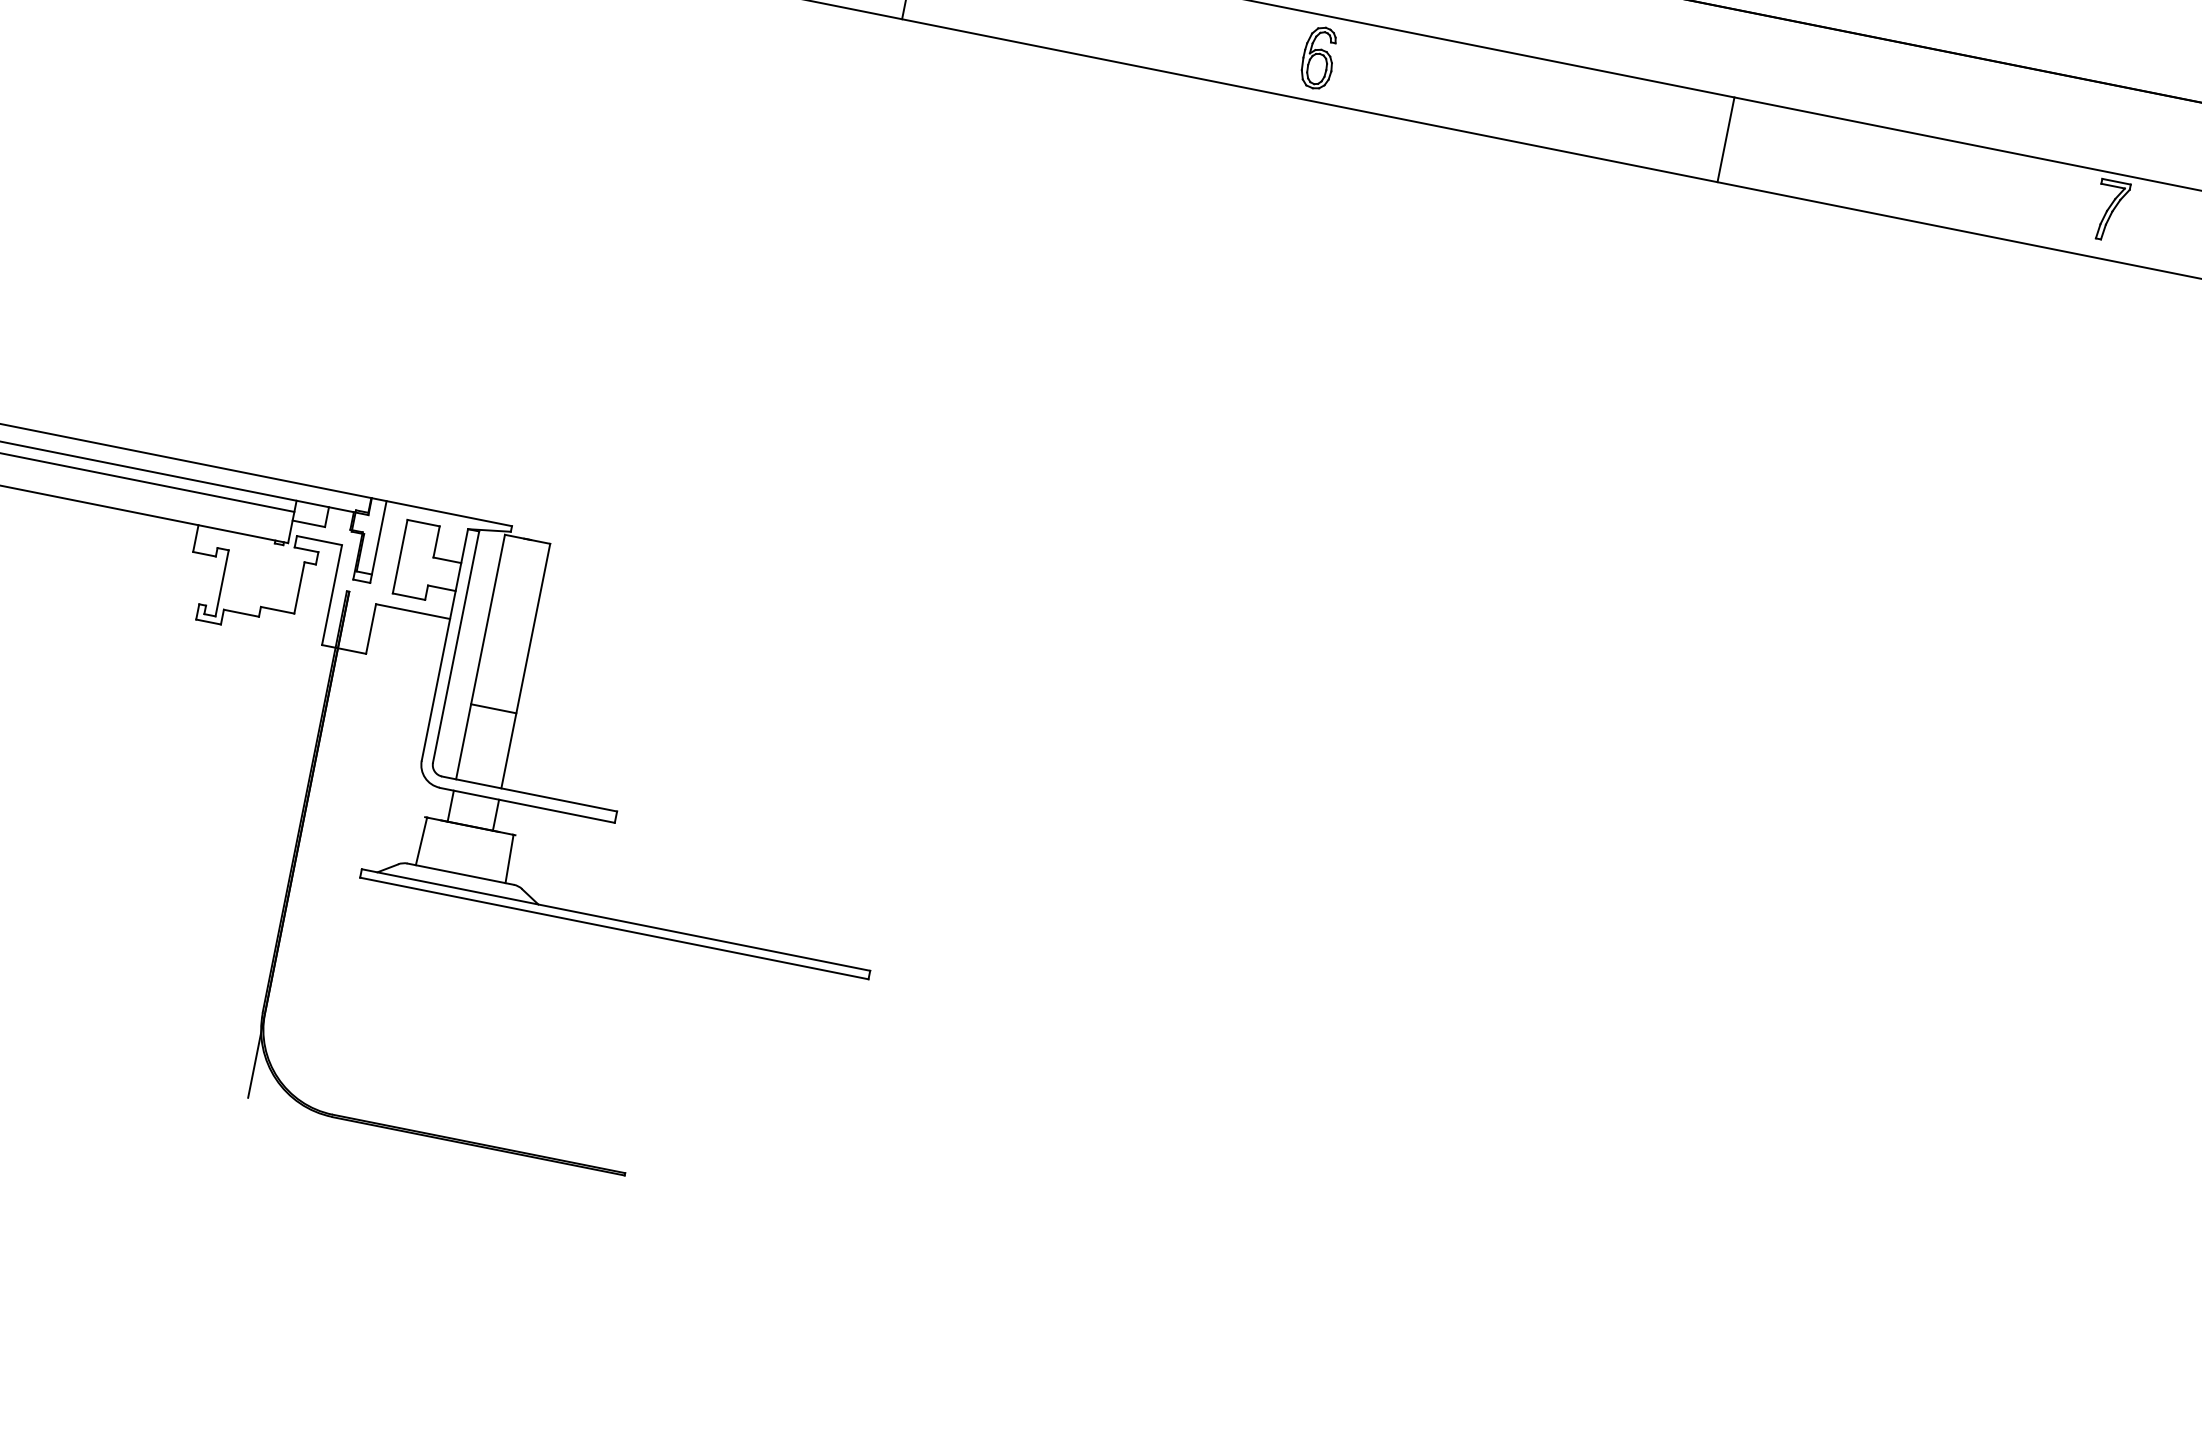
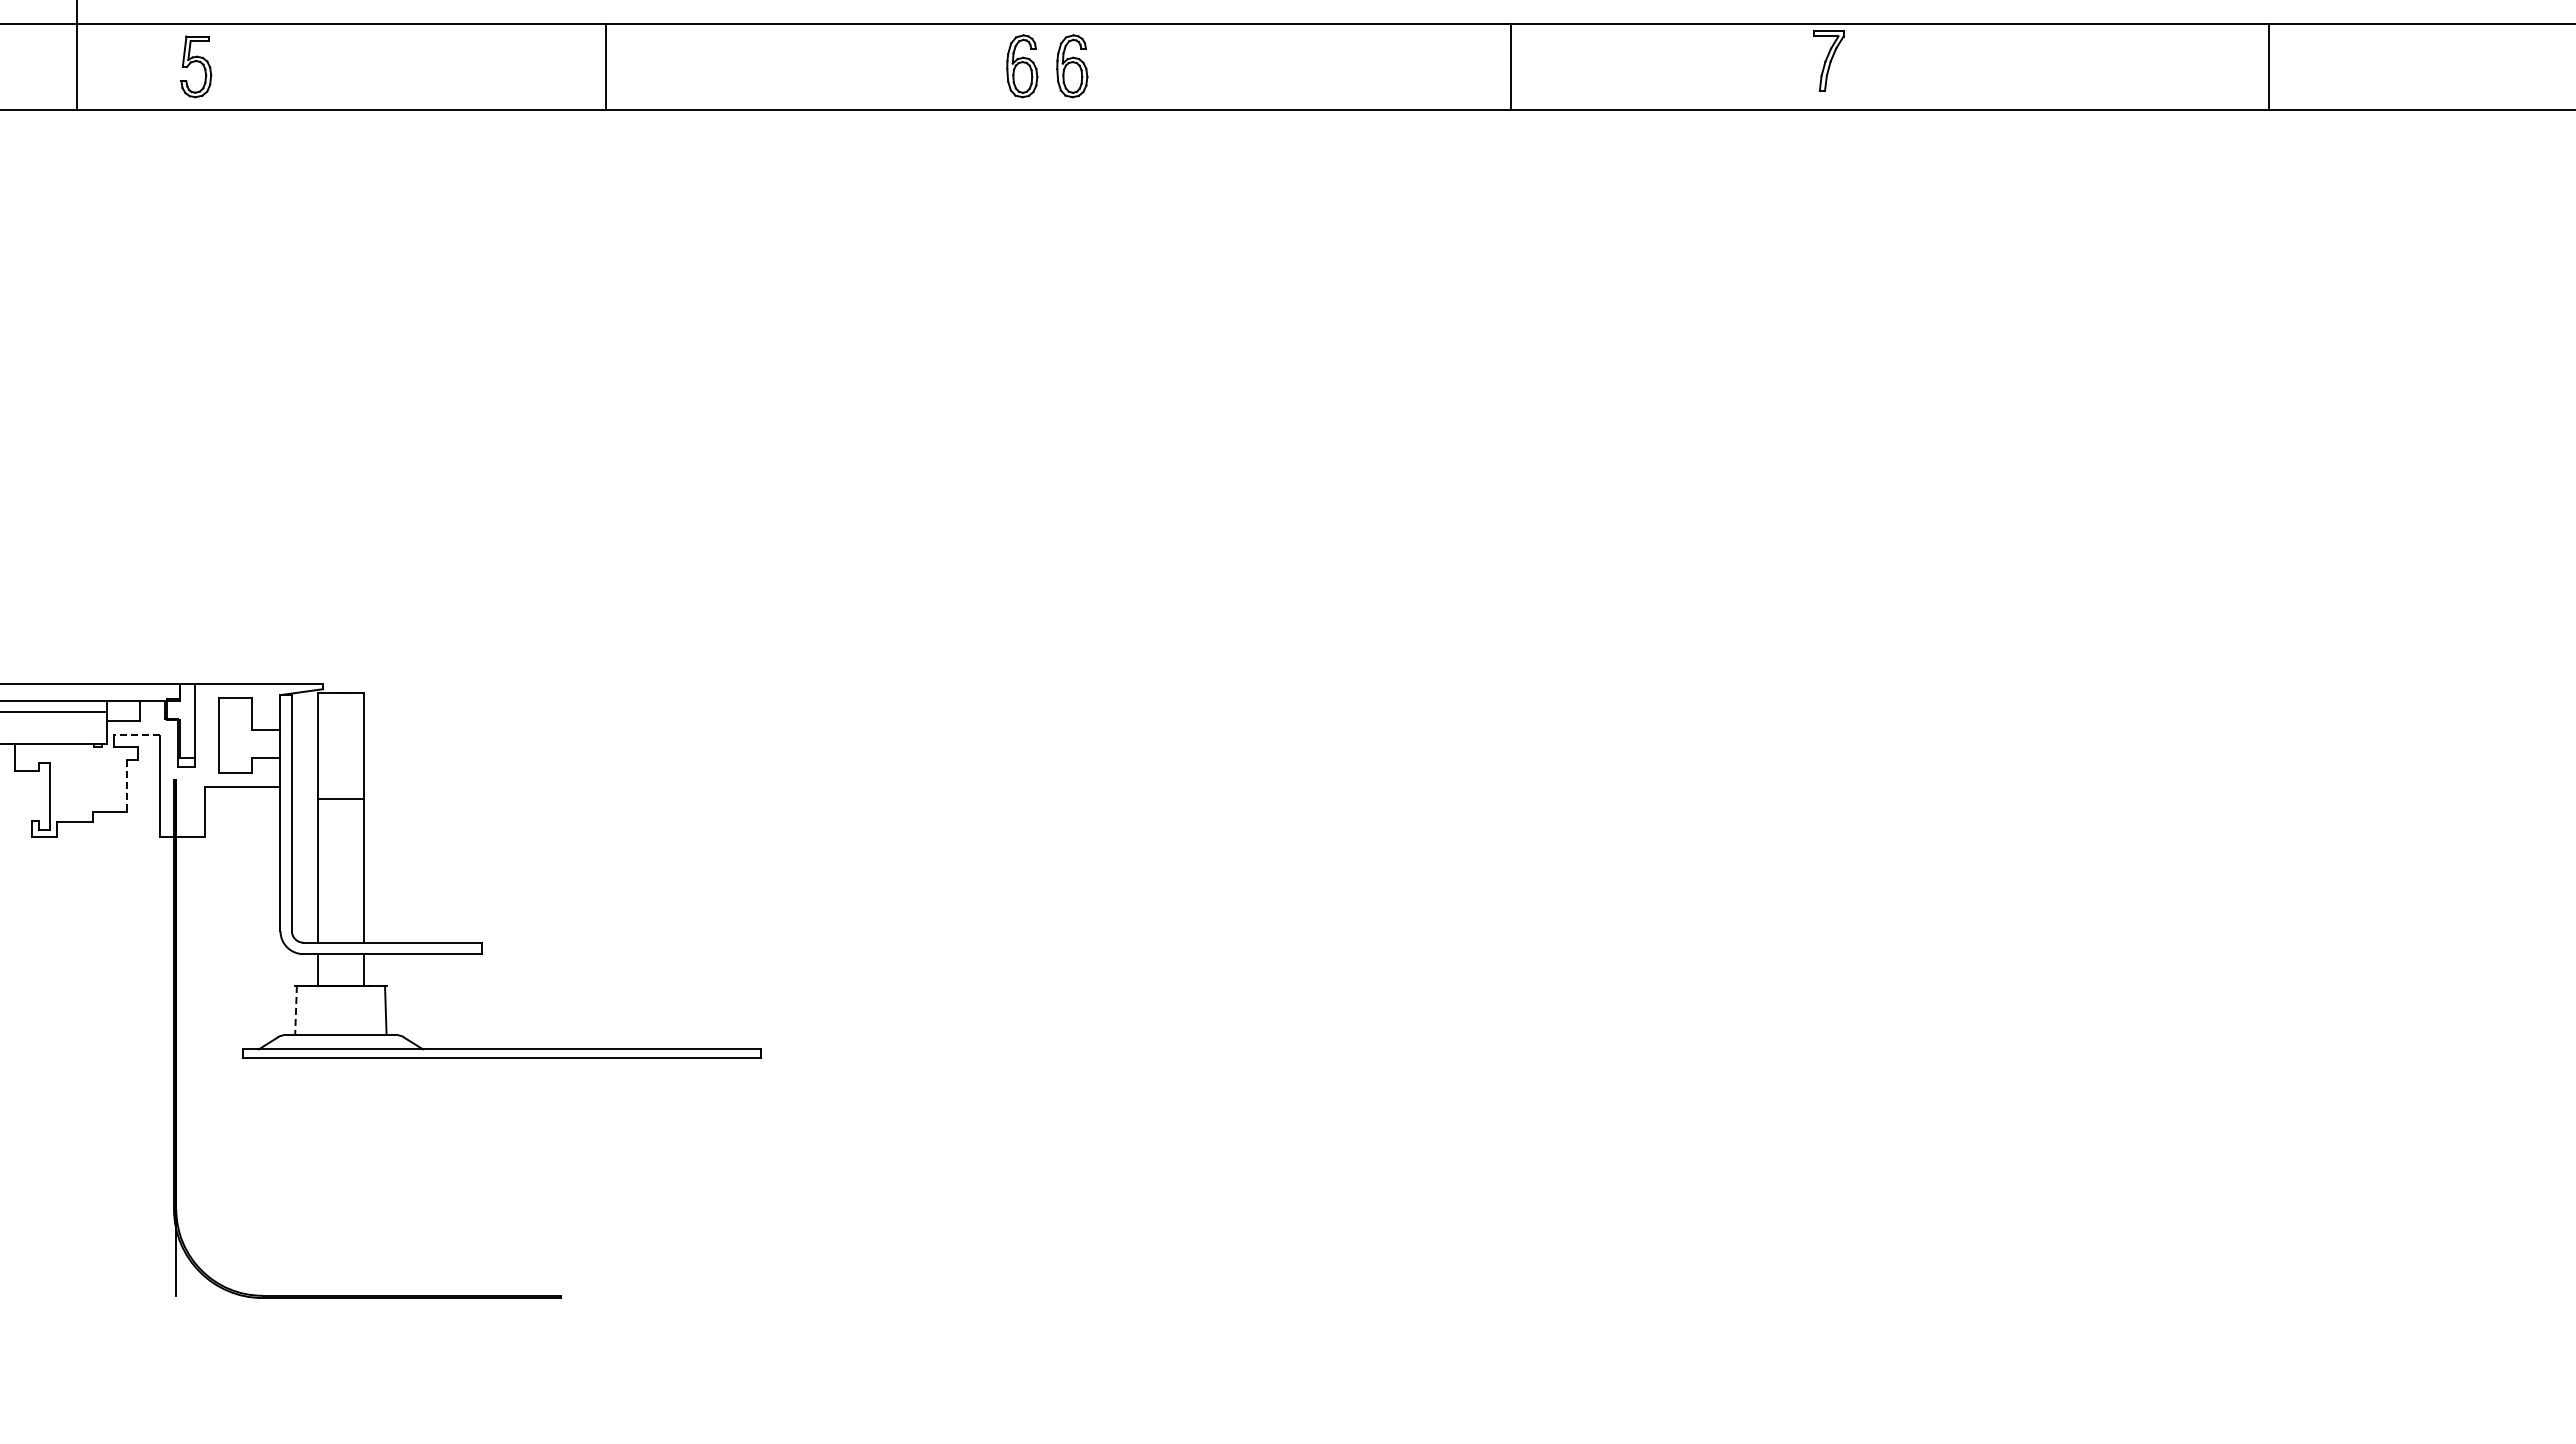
part: (1367, 67) -> (1072, 66), added
line: (1725, 139) -> (1510, 66), moved
line: (319, 540) -> (137, 735), solid -> dashed
line: (299, 588) -> (126, 786), solid -> dashed
line: (493, 709) -> (340, 799), moved
line: (421, 841) -> (296, 1010), solid -> dashed

